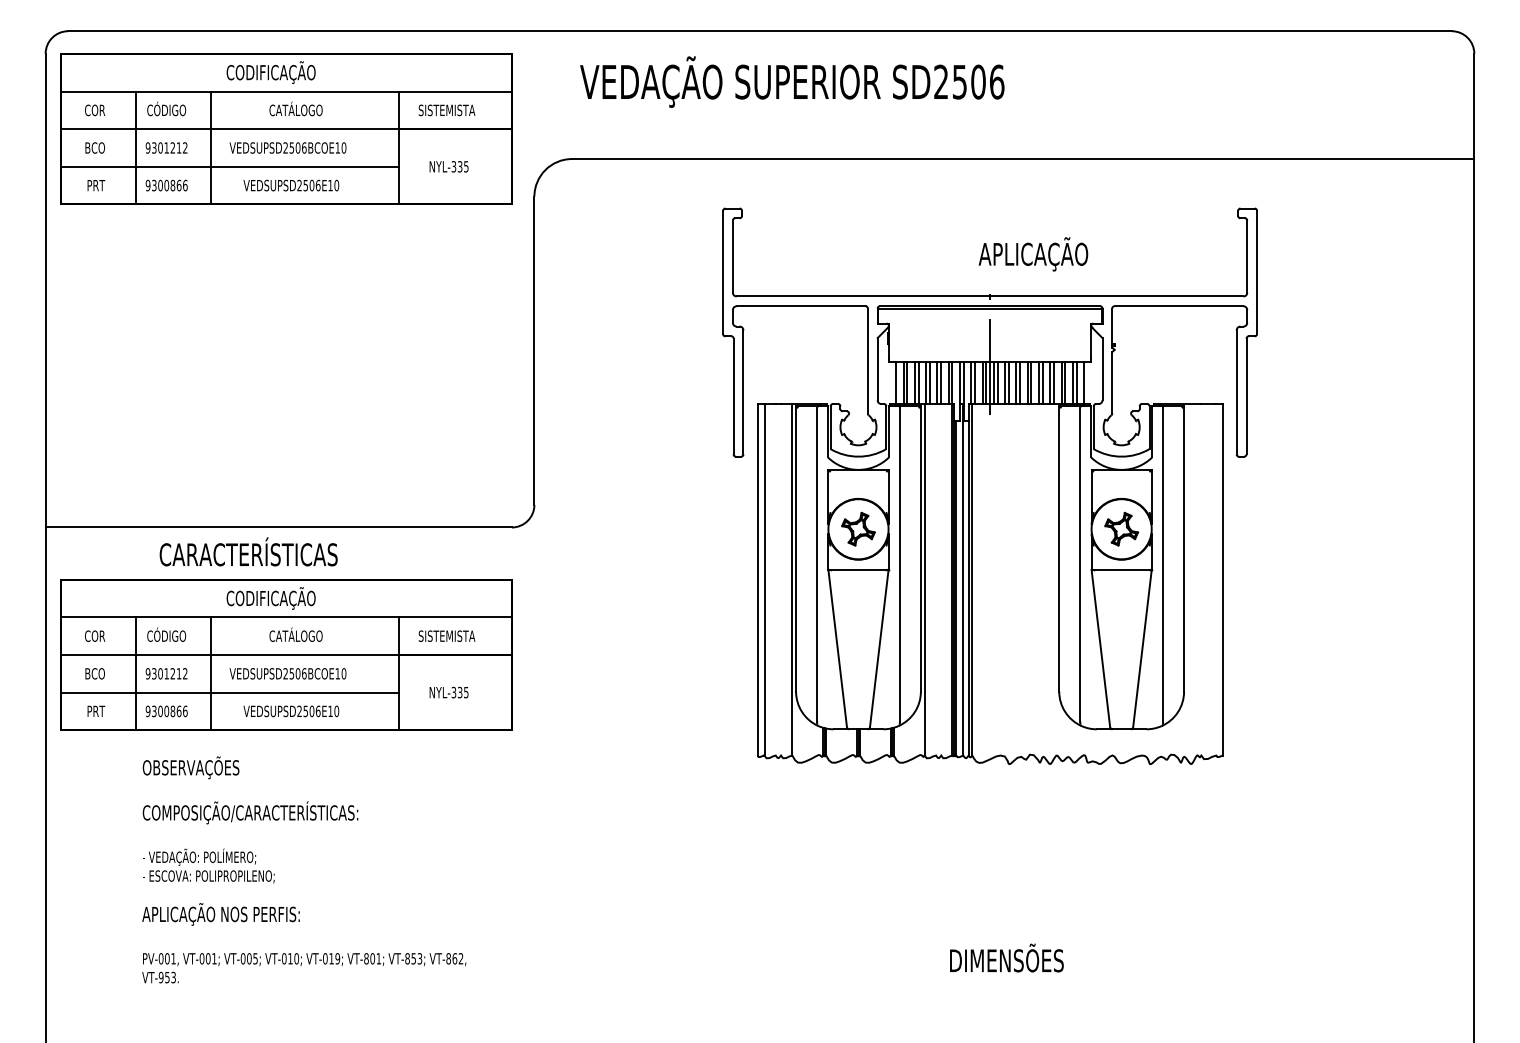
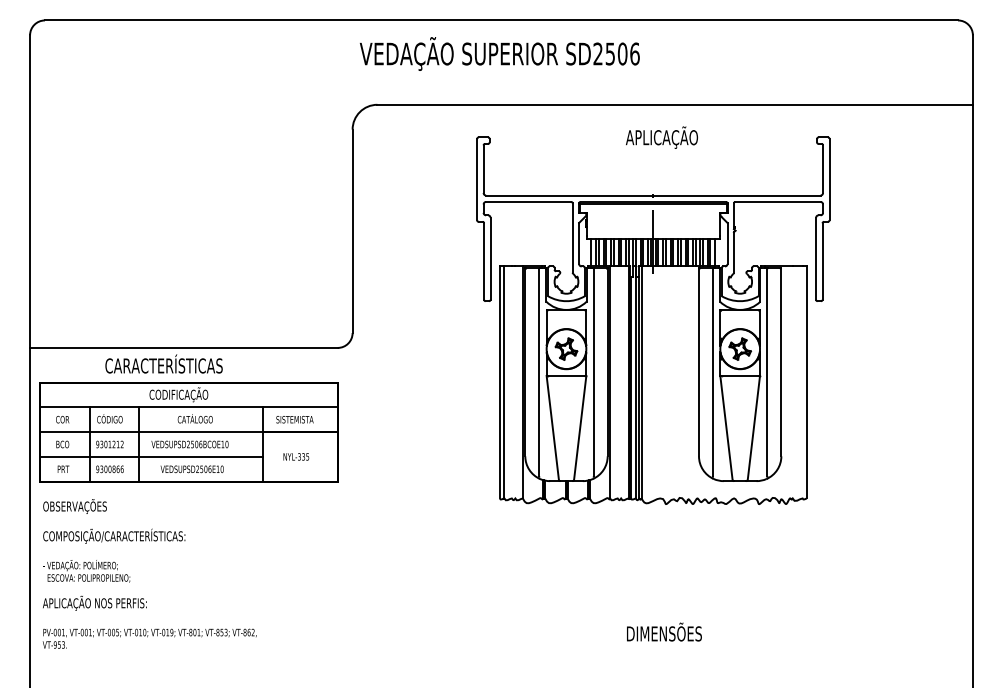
text: (791, 81) -> (499, 53), moved
part: (285, 129) -> (188, 85), removed
text: (1032, 254) -> (661, 137), moved
text: (303, 869) -> (149, 573), moved

